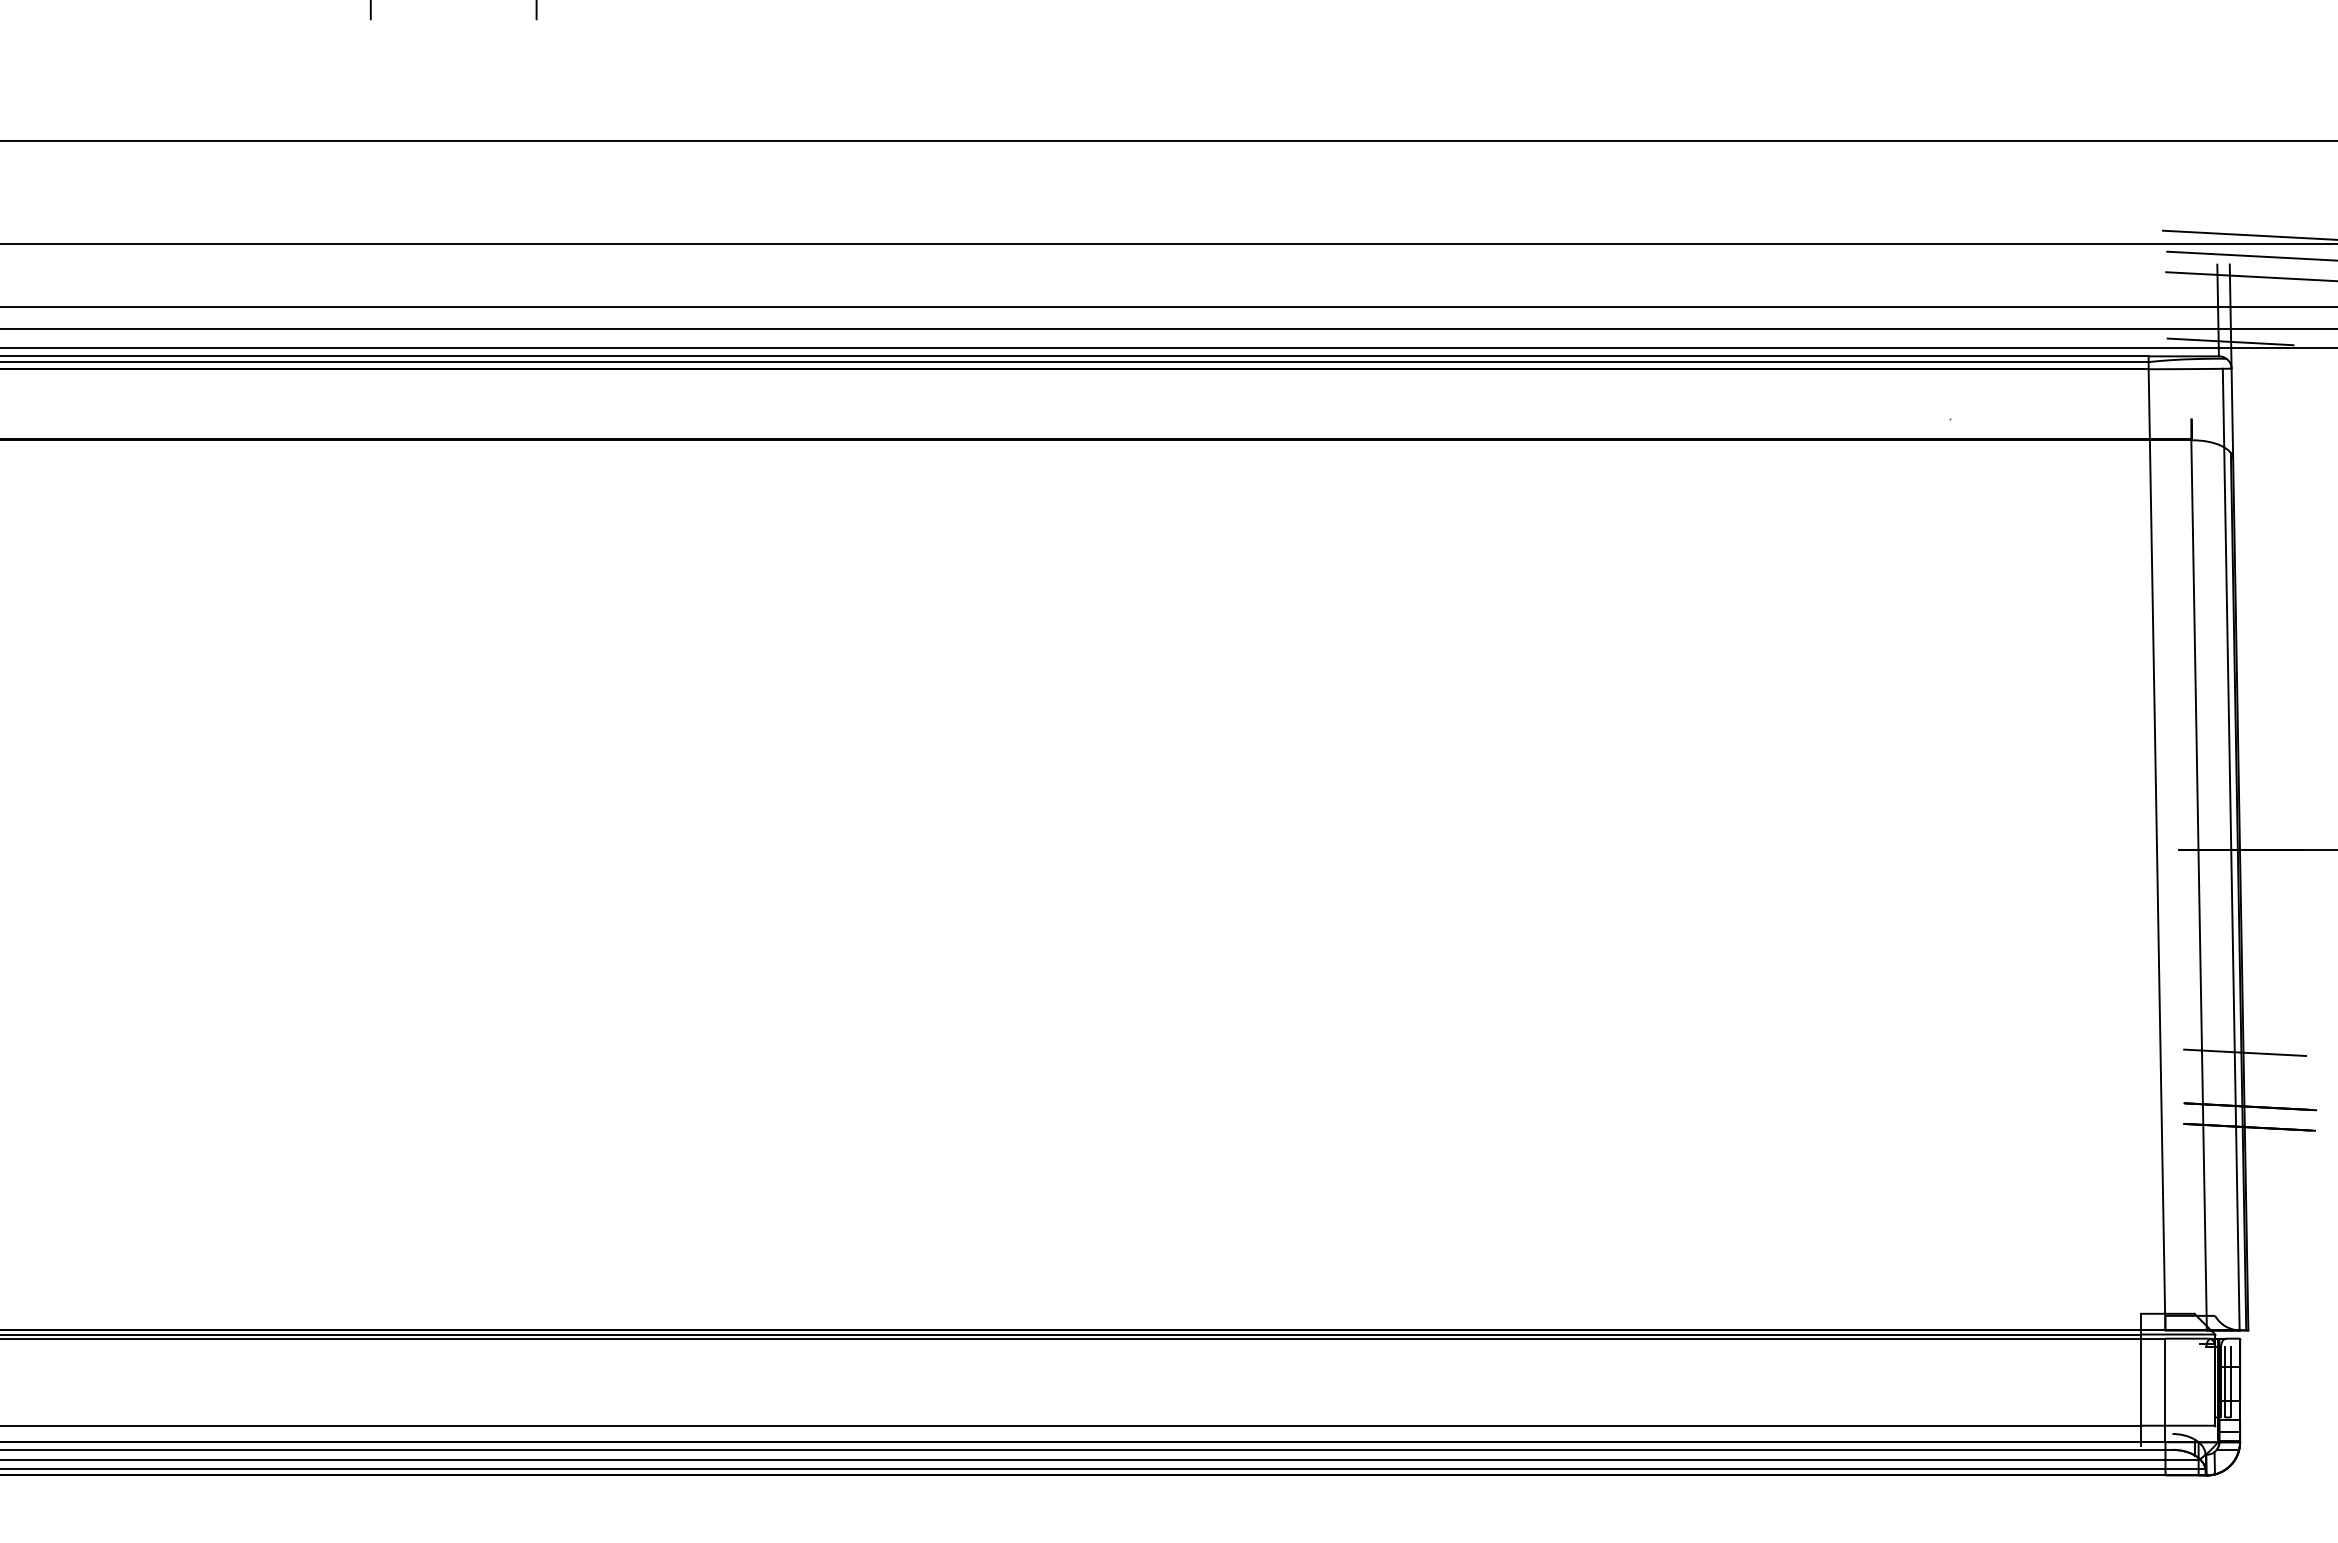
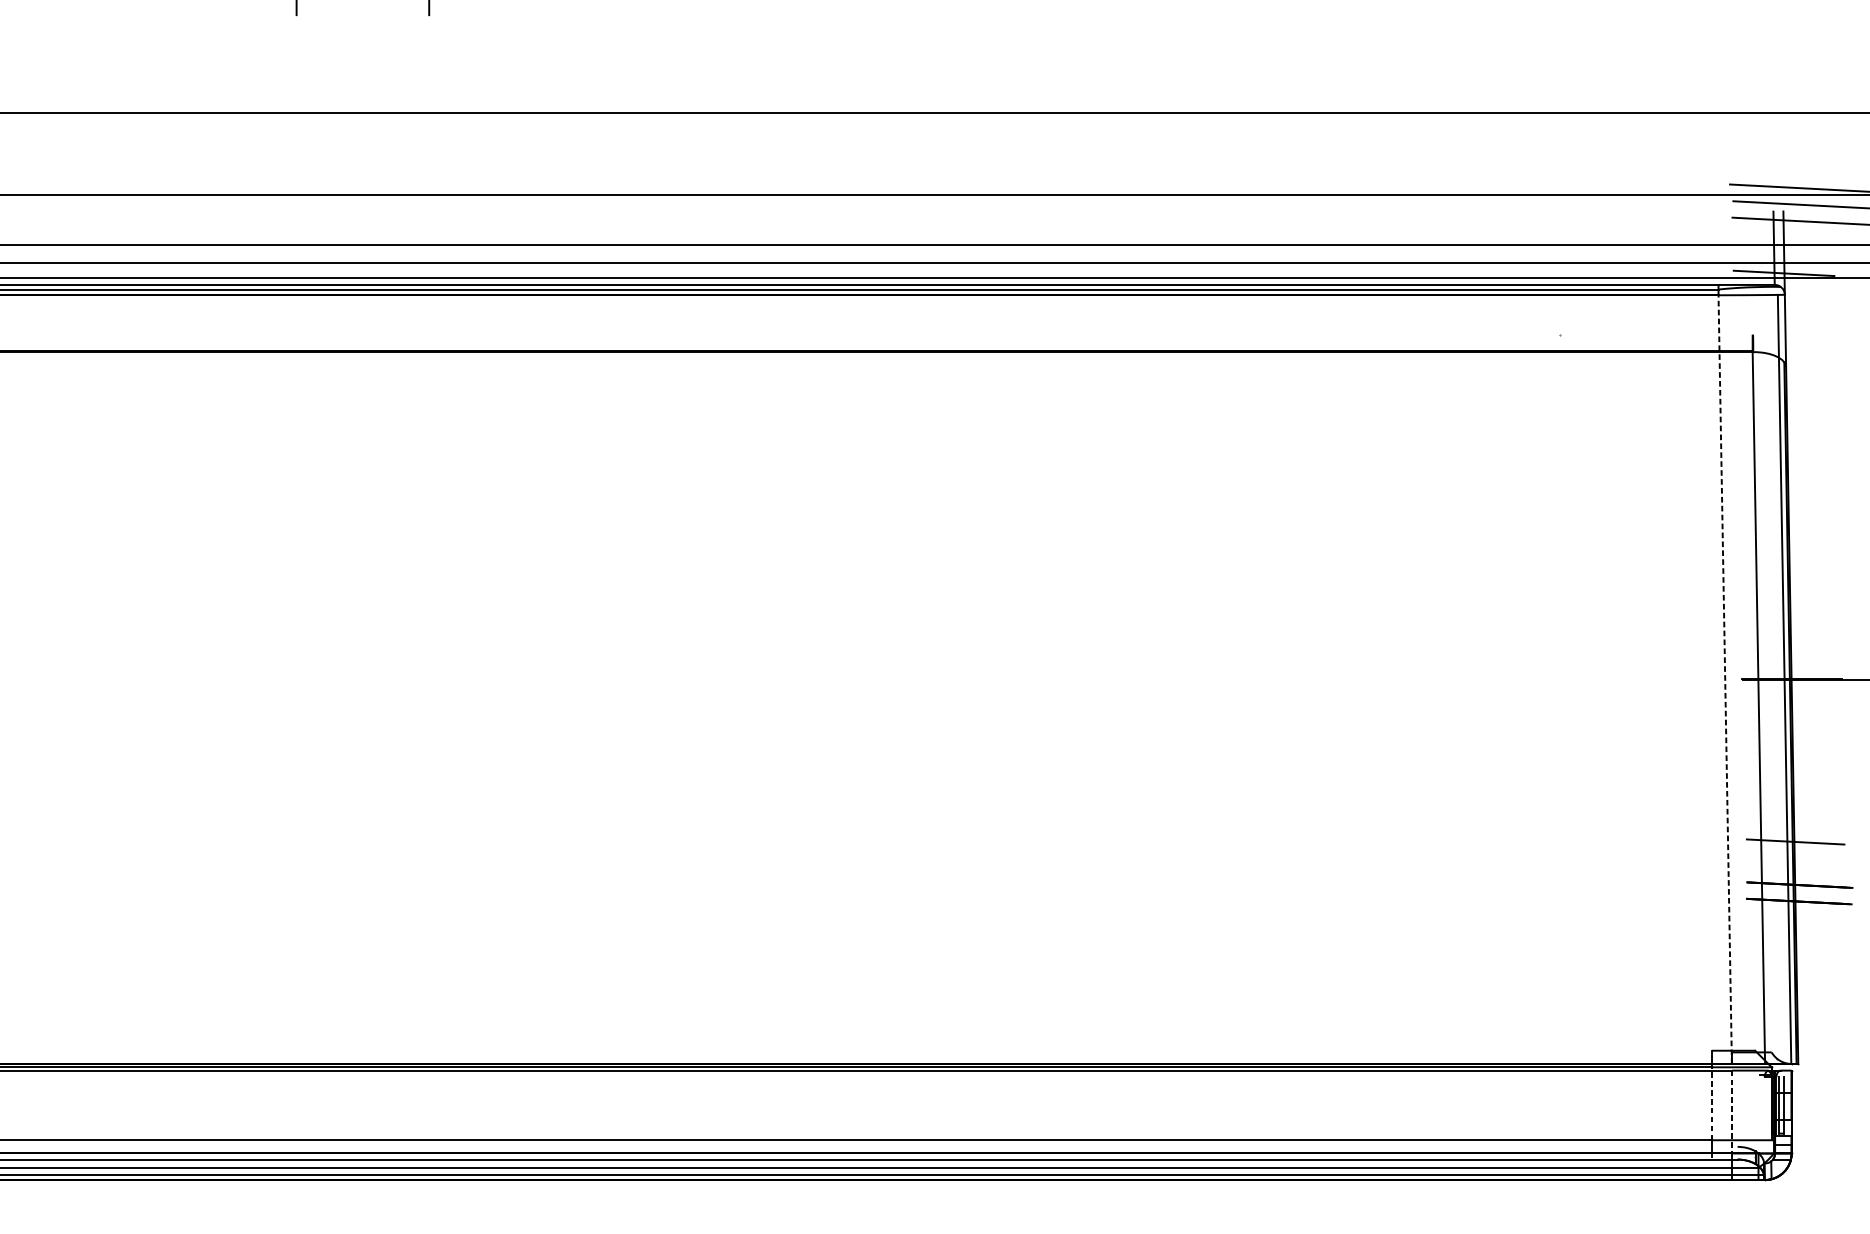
line: (2157, 849) -> (1725, 679), solid -> dashed
line: (2140, 1380) -> (1712, 1104), solid -> dashed
line: (2165, 1390) -> (1732, 1112), solid -> dashed

